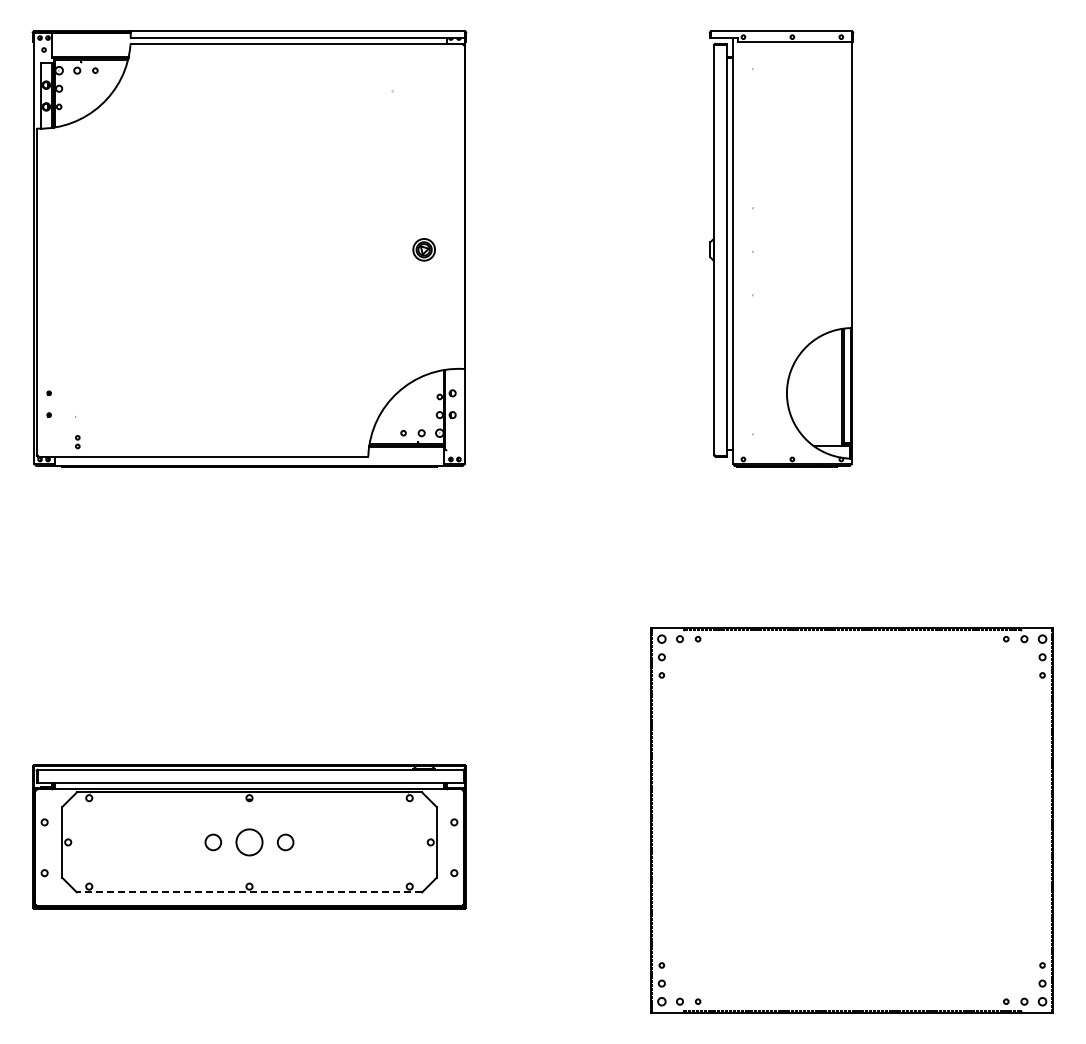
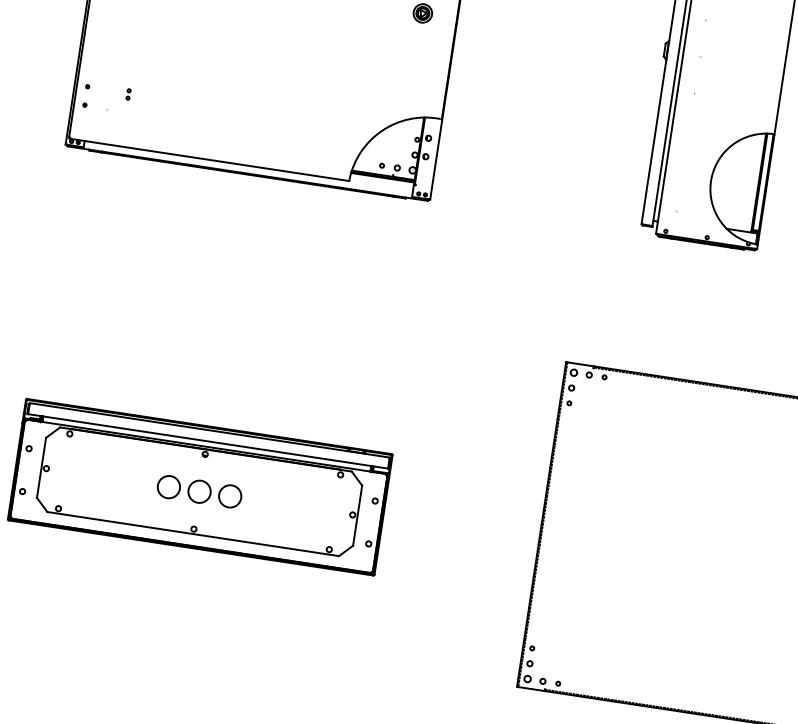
part: (77, 442) -> (128, 94), moved
circle: (213, 842) -> (169, 487), size x1.67
circle: (285, 842) -> (229, 496), size x1.67
line: (249, 892) -> (193, 534), dashed -> solid

